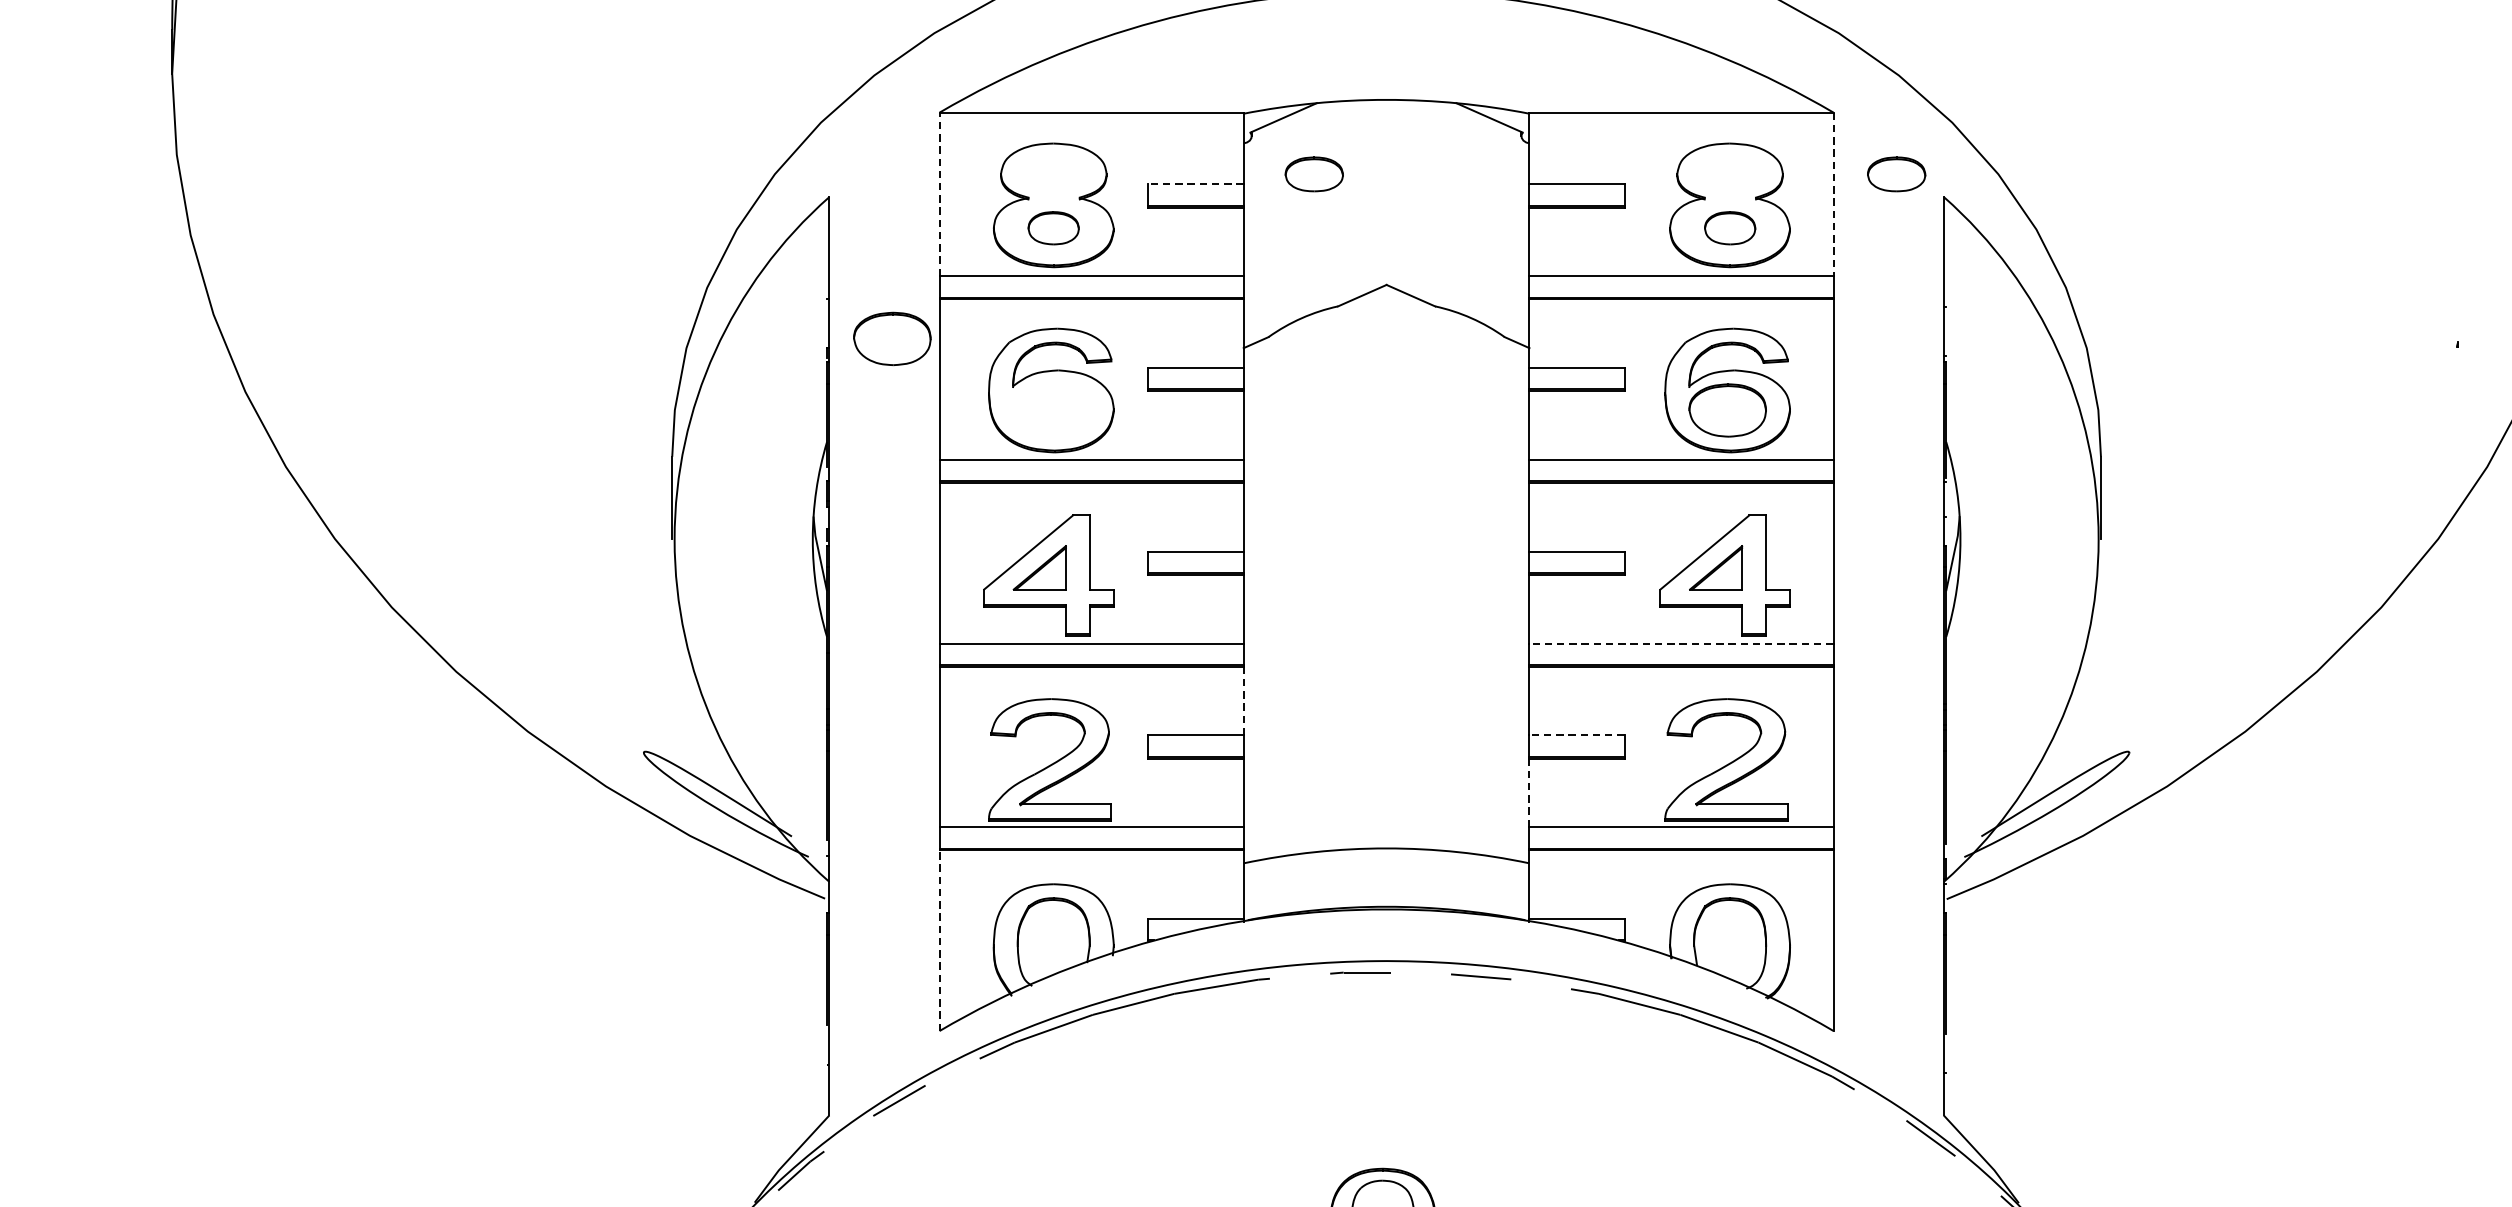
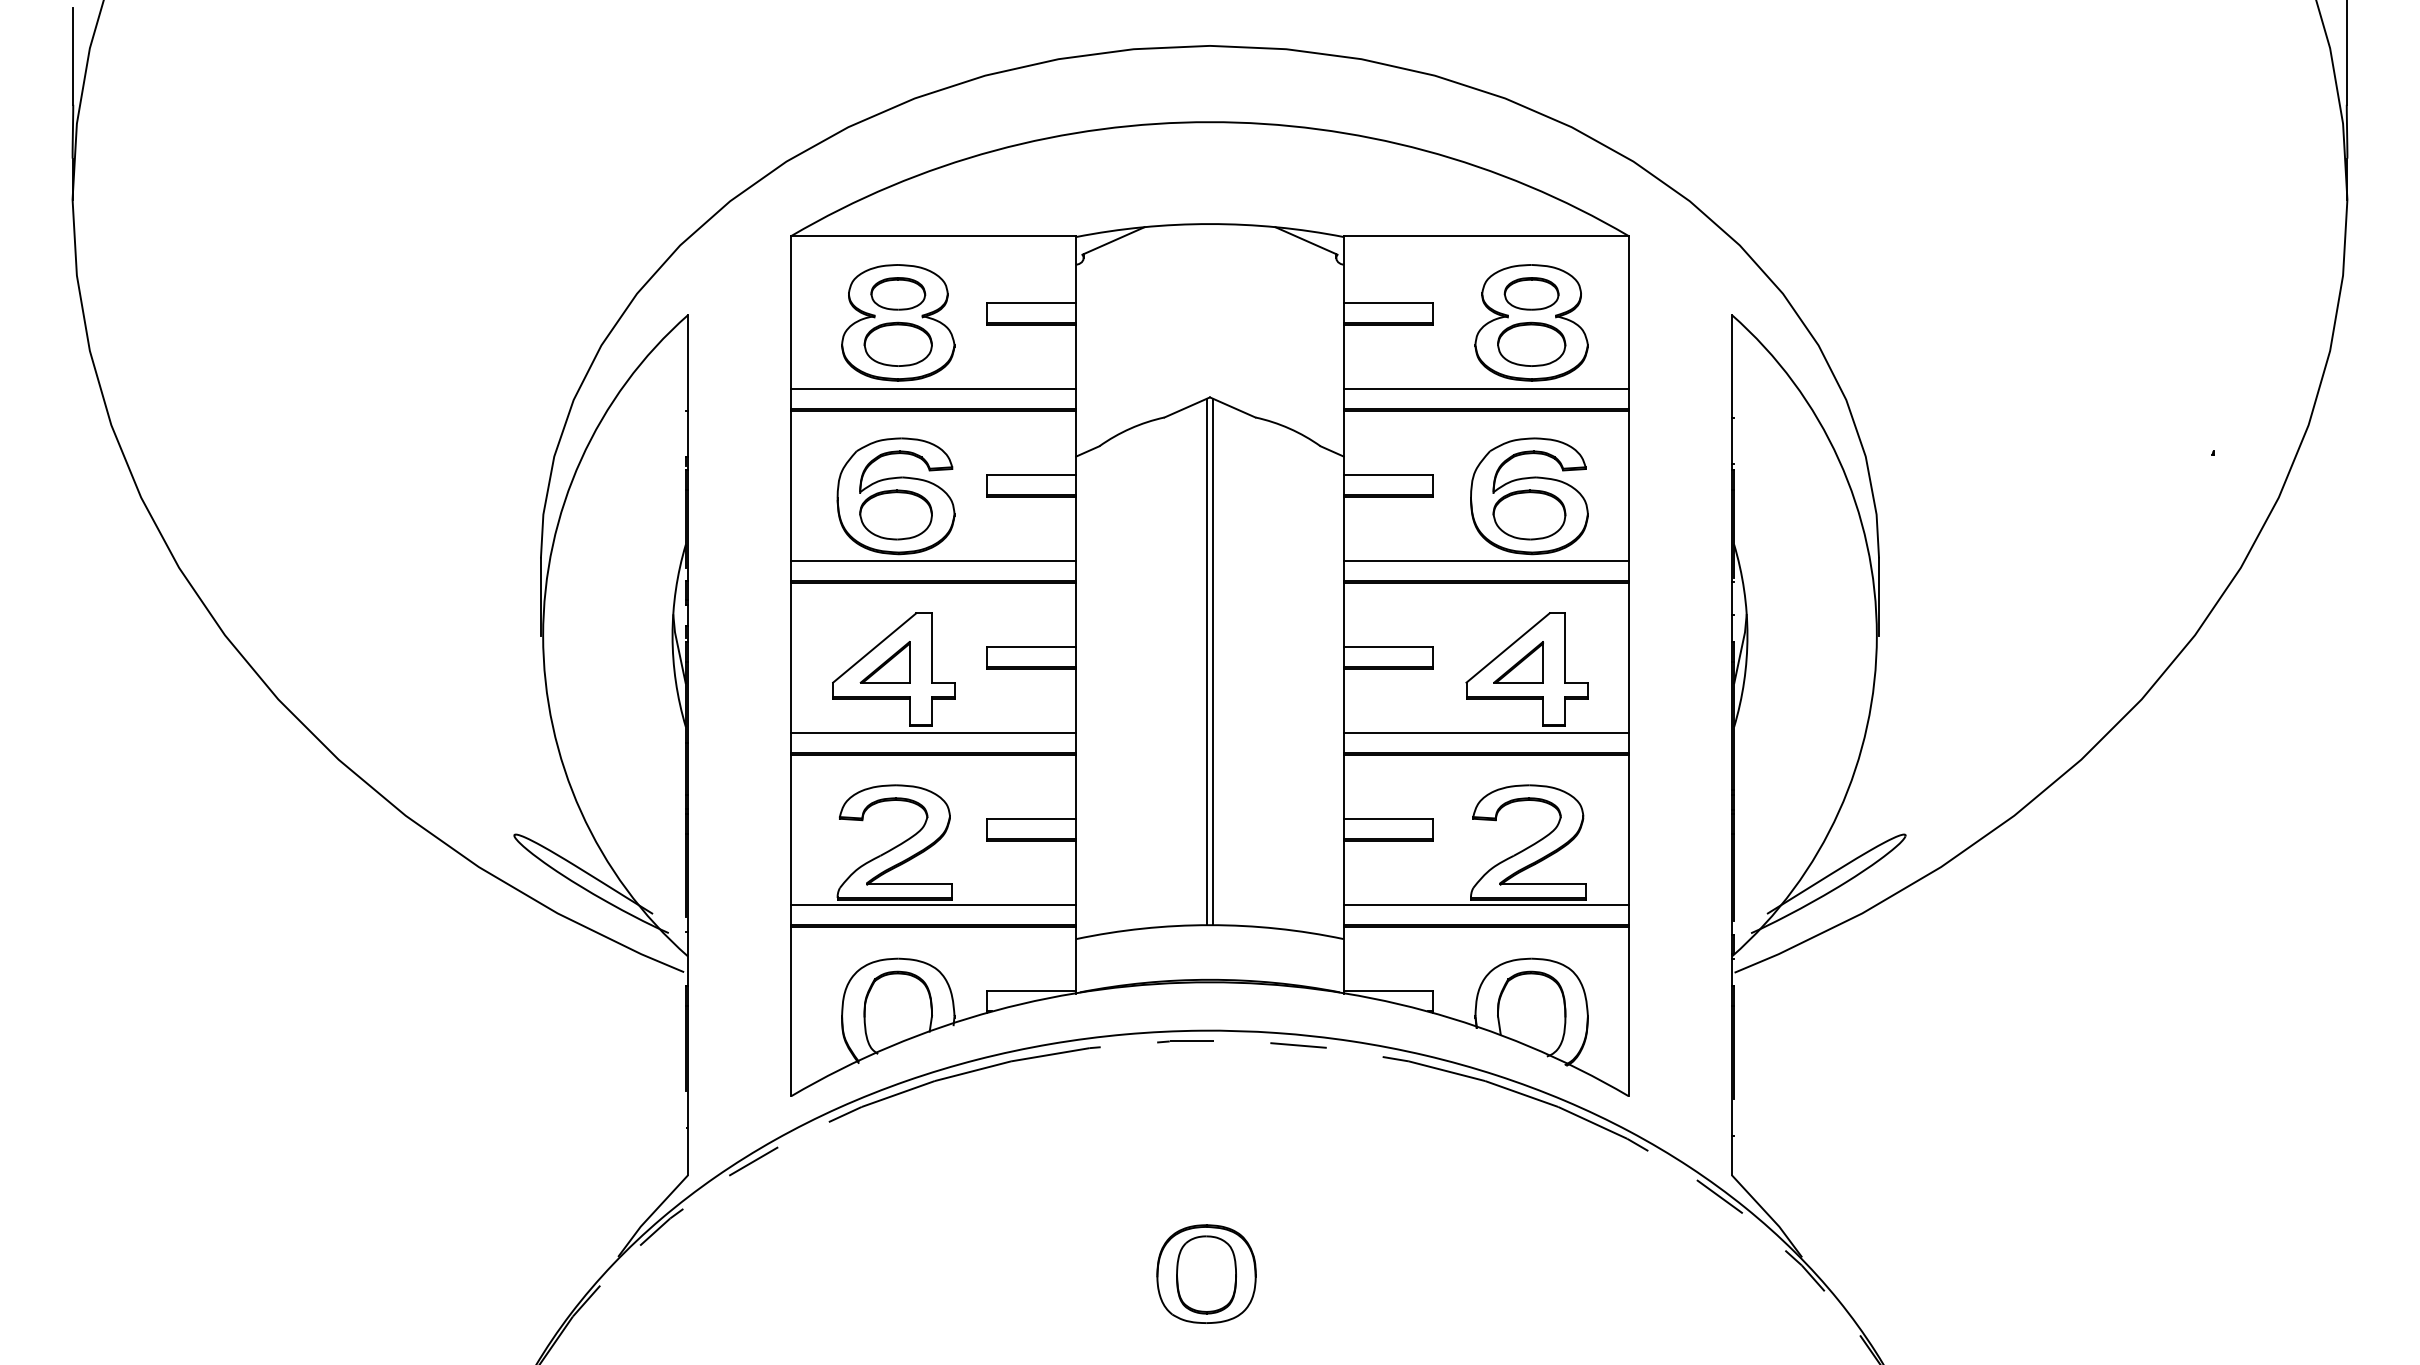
part: (1314, 174) -> (898, 293), moved
part: (1896, 174) -> (1531, 293), moved
line: (1196, 184) -> (1031, 303), dashed -> solid
line: (939, 194) -> (791, 312), dashed -> solid
line: (1833, 194) -> (1628, 312), dashed -> solid
part: (1052, 227) -> (897, 343), size x1.43
part: (1729, 227) -> (1531, 343), size x1.43
part: (891, 338) -> (895, 514), moved
line: (1382, 566) -> (1206, 661), added
line: (1390, 566) -> (1213, 661), added
line: (1680, 643) -> (1485, 733), dashed -> solid
line: (1244, 701) -> (1076, 787), dashed -> solid
line: (1577, 735) -> (1388, 819), dashed -> solid
line: (1529, 792) -> (1343, 872), dashed -> solid
line: (939, 940) -> (791, 1011), dashed -> solid

